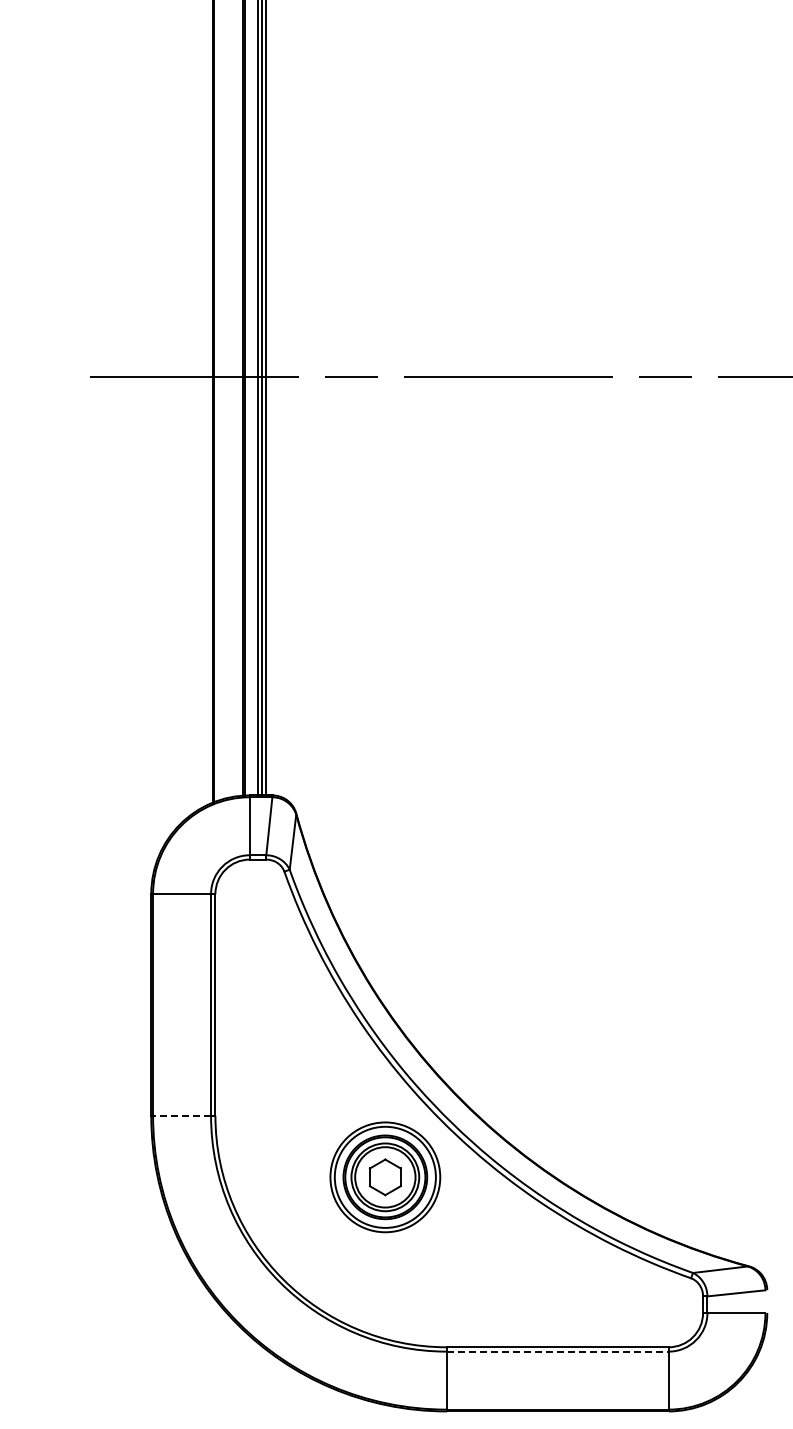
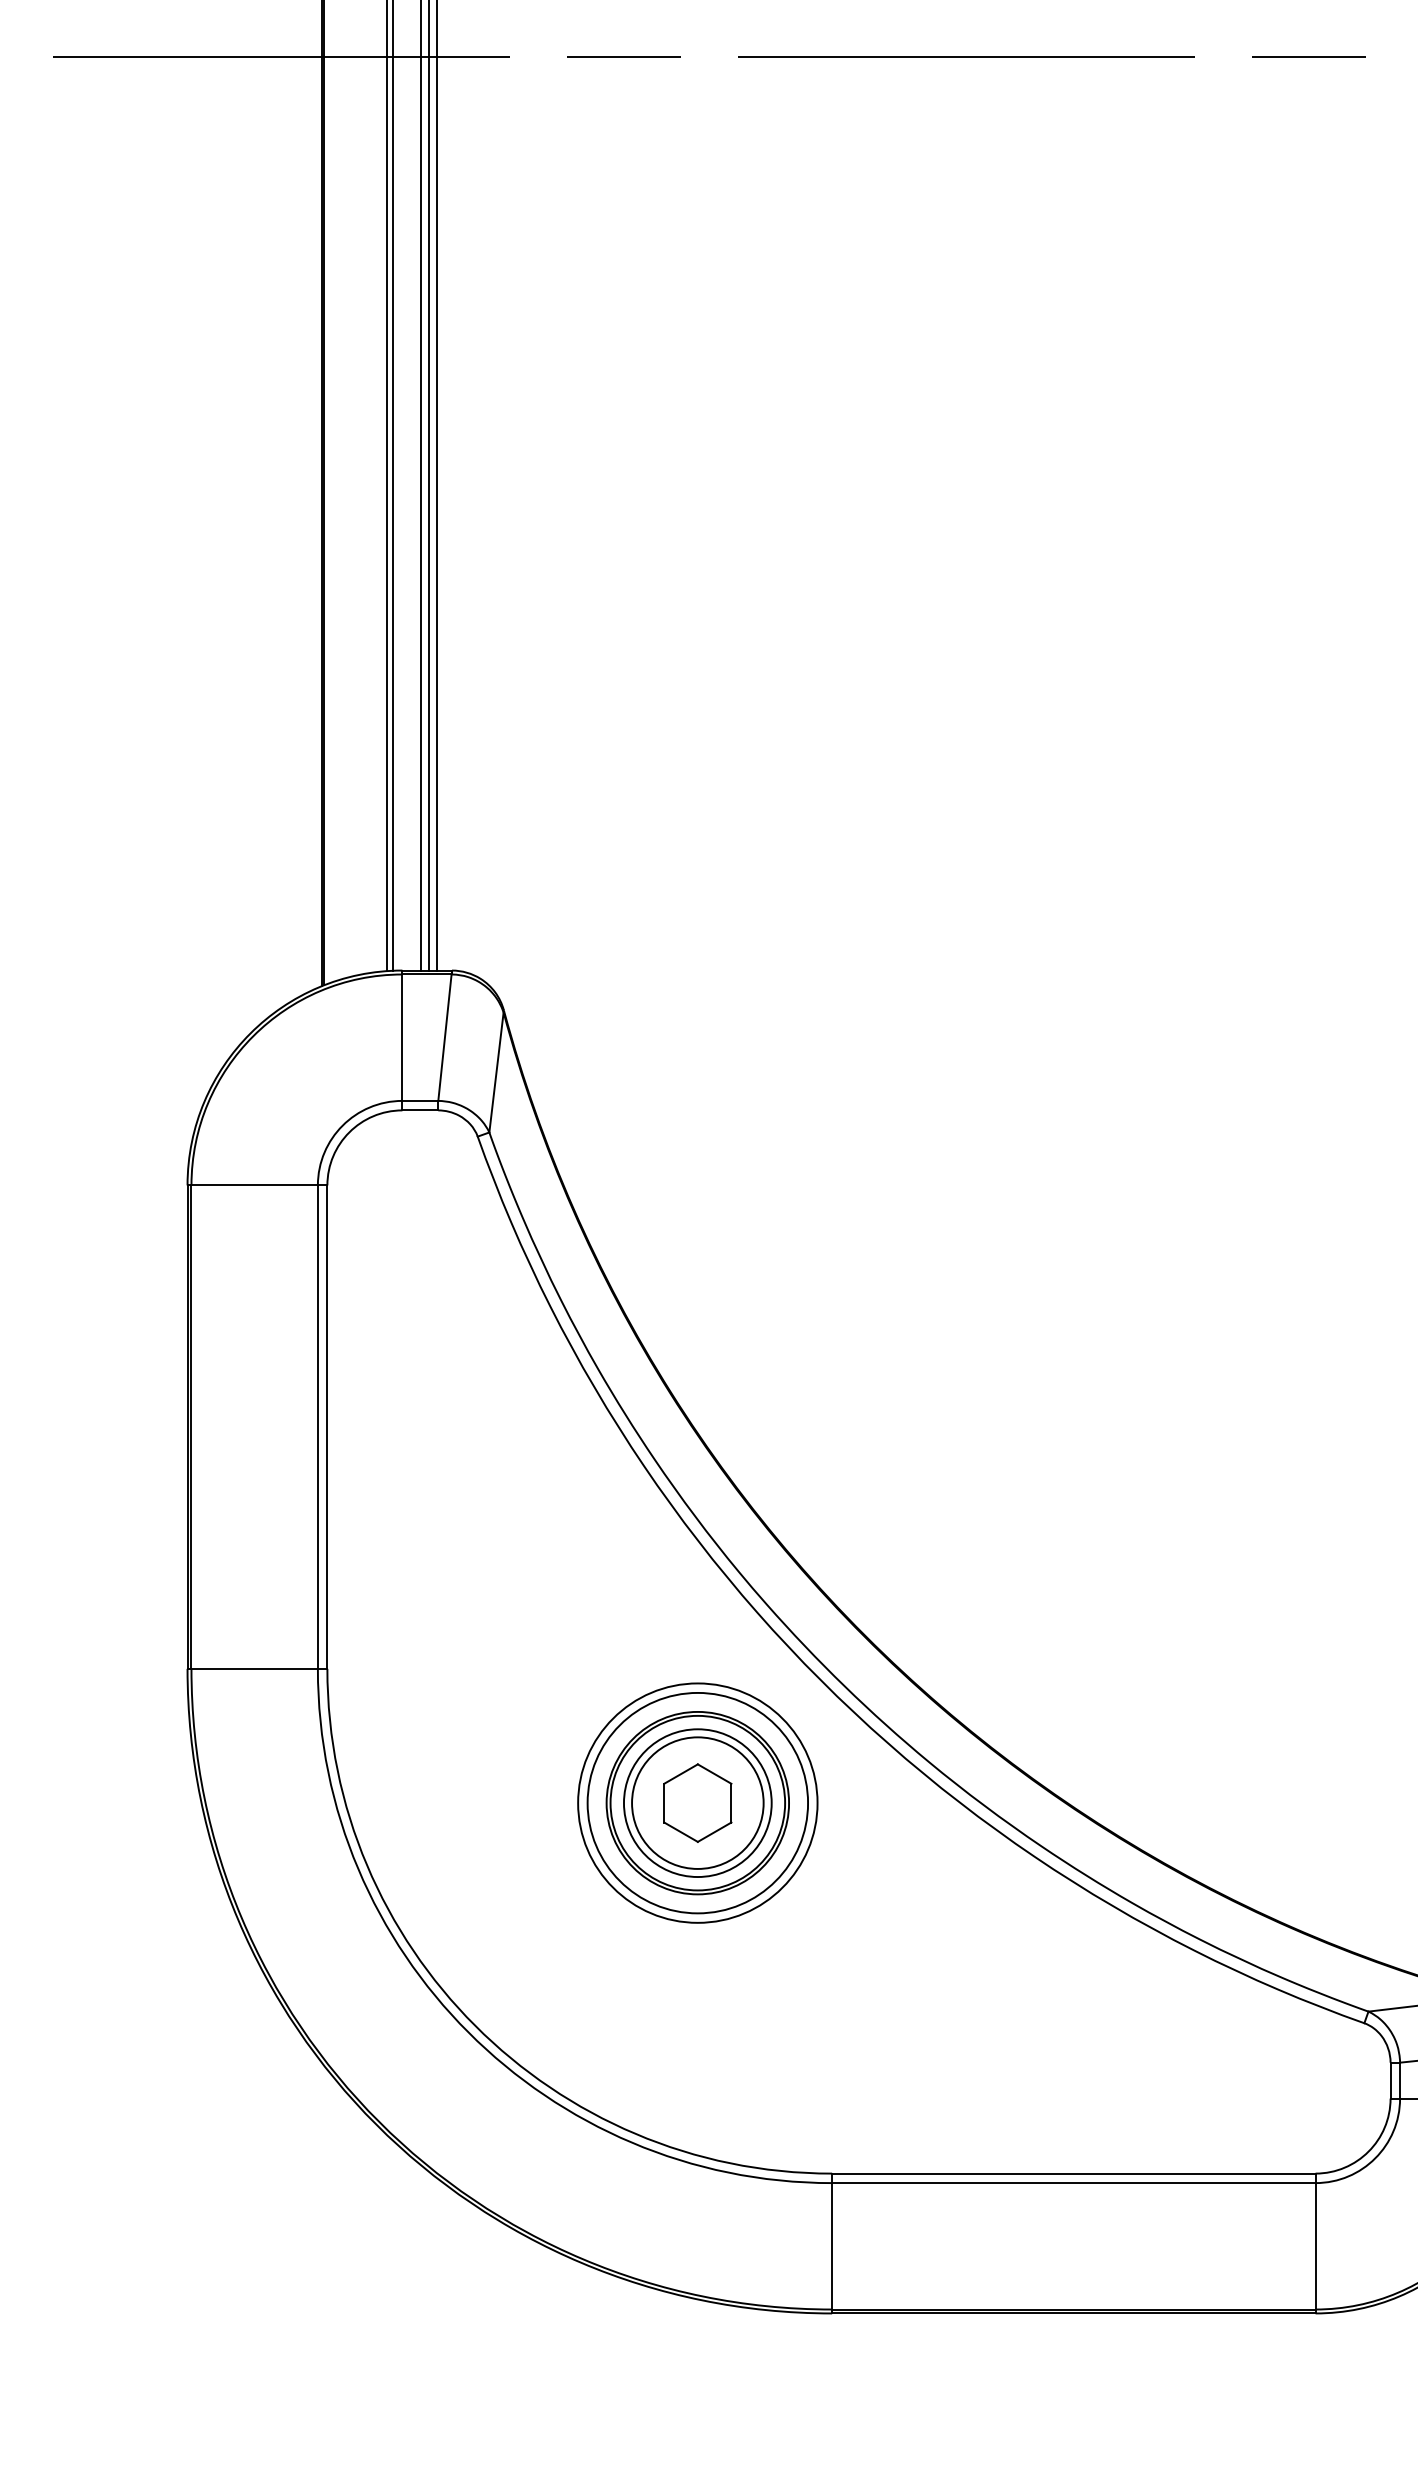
line: (182, 1115) -> (255, 1668), dashed -> solid
line: (557, 1351) -> (1073, 2182), dashed -> solid

